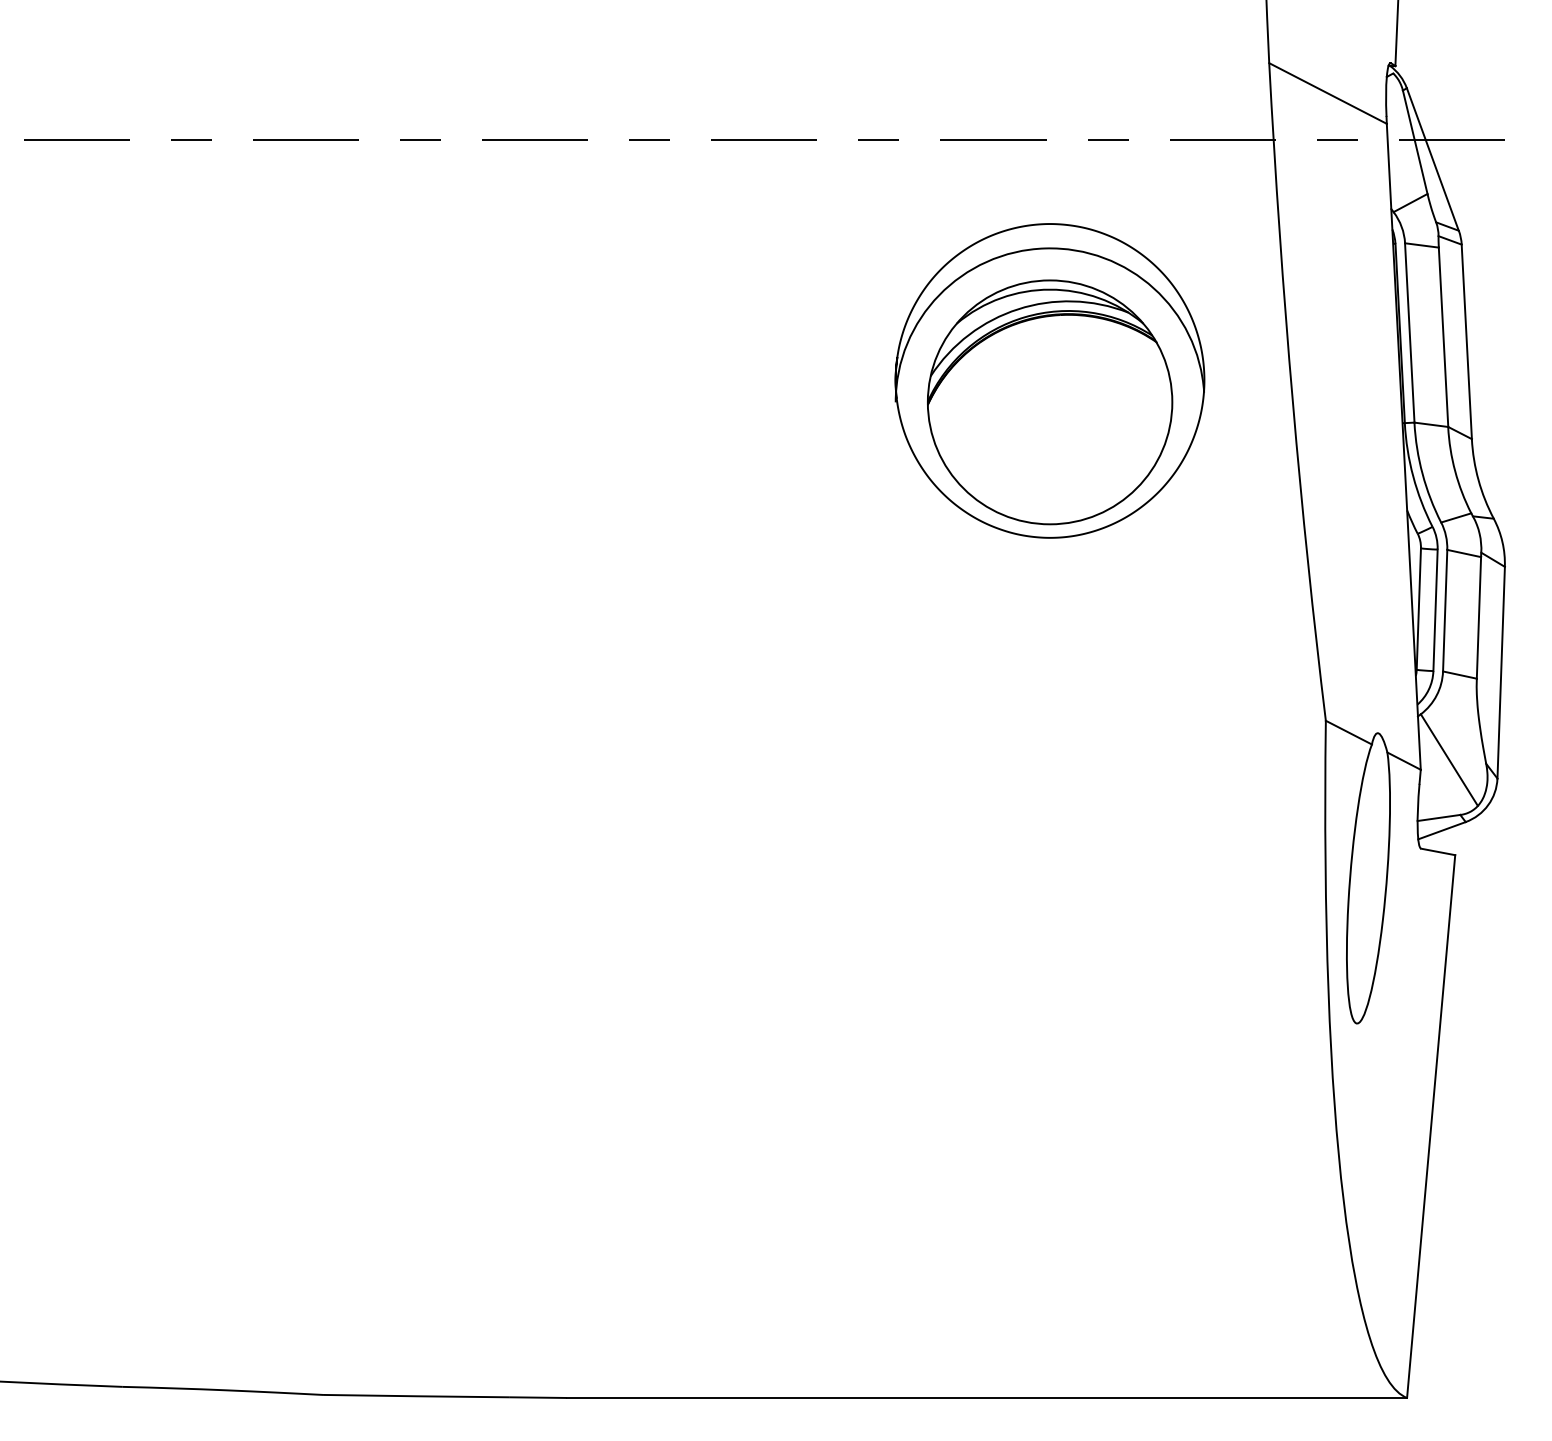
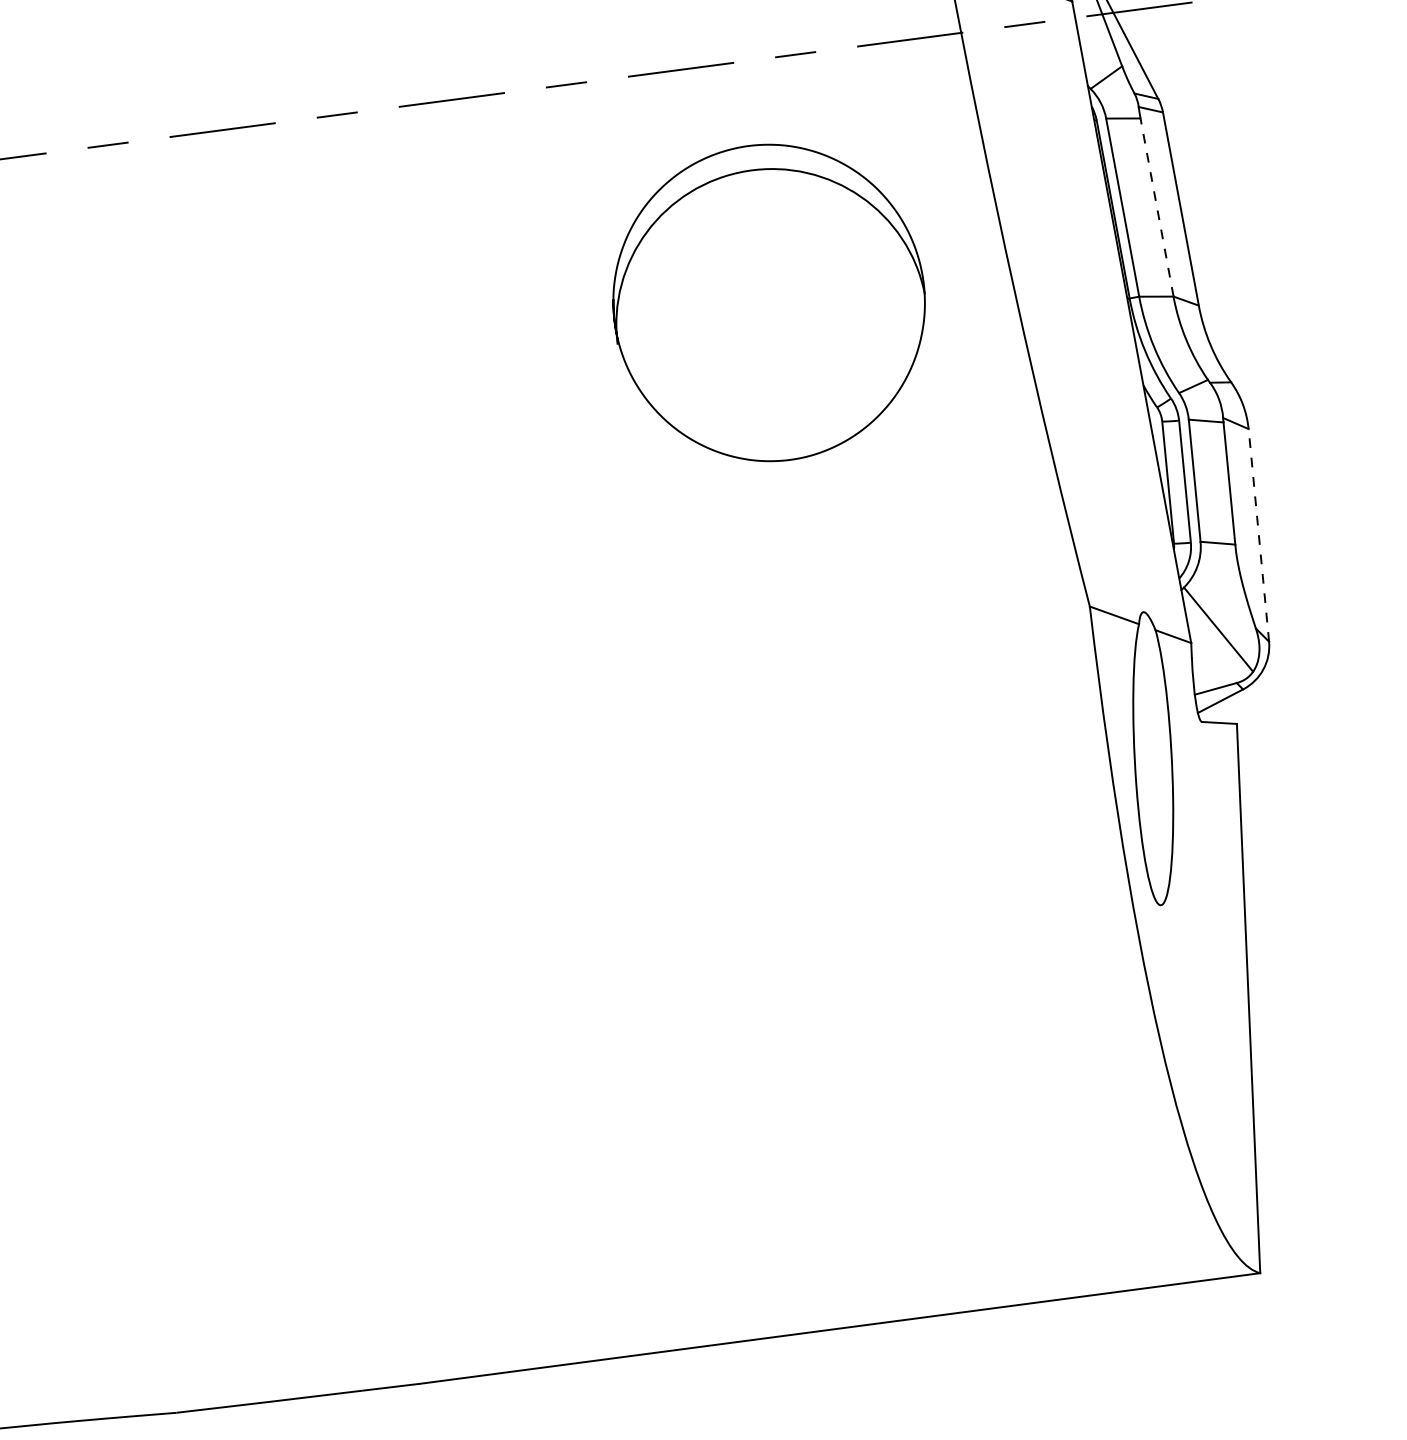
line: (1443, 337) -> (1157, 207), solid -> dashed
part: (1050, 402) -> (772, 324), removed
line: (1501, 672) -> (1259, 535), solid -> dashed

